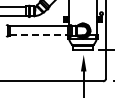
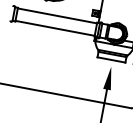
line: (39, 35) -> (55, 28), dashed -> solid

